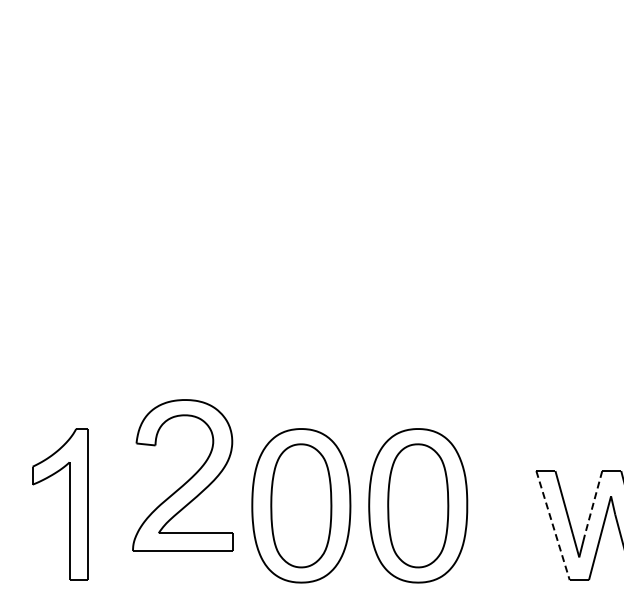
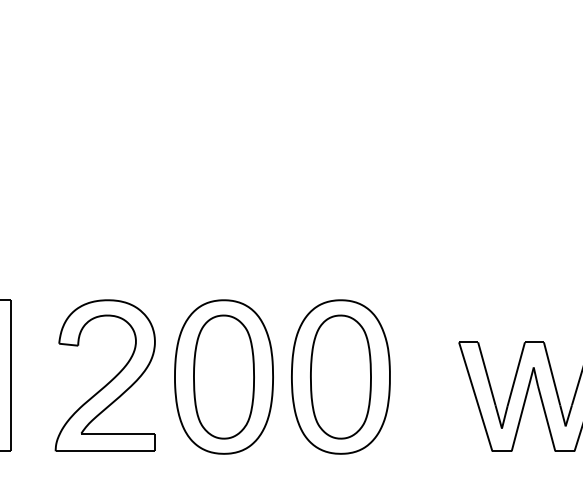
part: (187, 480) -> (110, 380), moved
line: (593, 503) -> (516, 374), dashed -> solid
line: (553, 525) -> (476, 396), dashed -> solid

